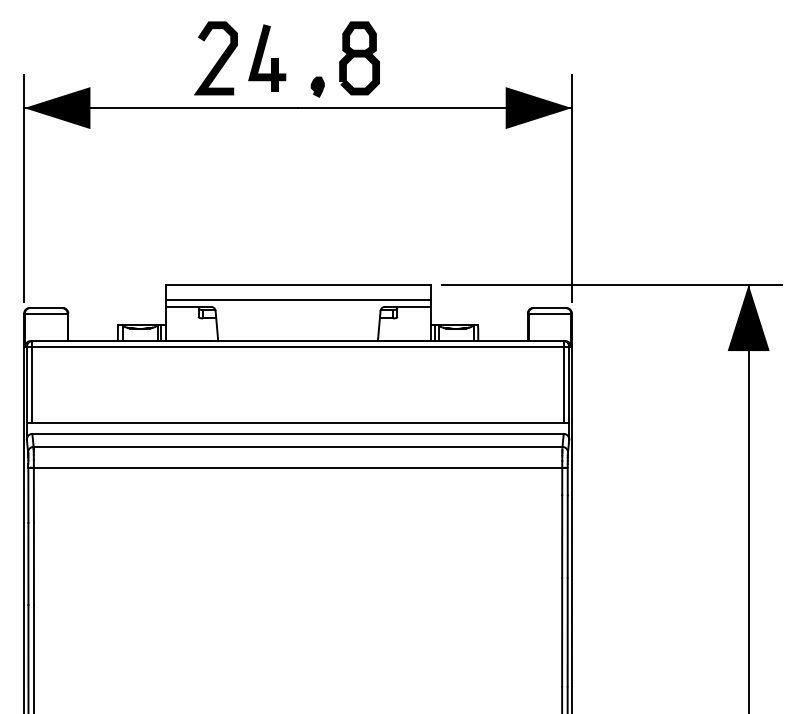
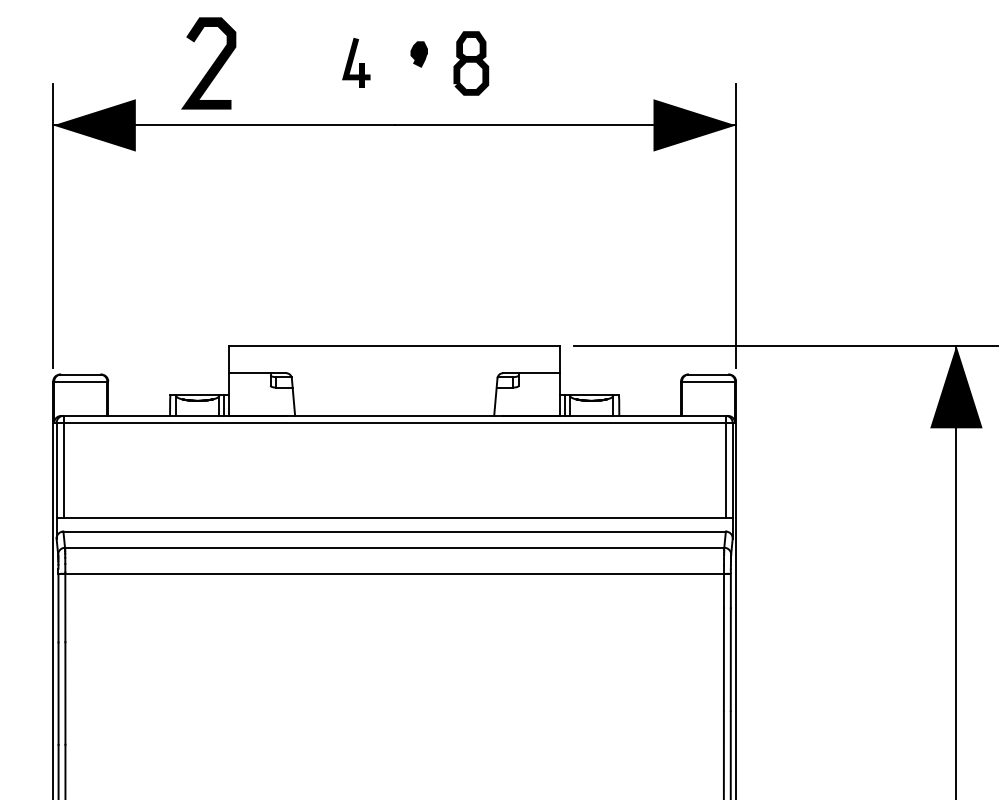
part: (267, 57) -> (356, 62), size x0.6
part: (359, 58) -> (471, 63), size x0.7
curve: (218, 59) -> (211, 64), moved
part: (317, 86) -> (418, 53), moved
line: (297, 300) -> (393, 365), removed

